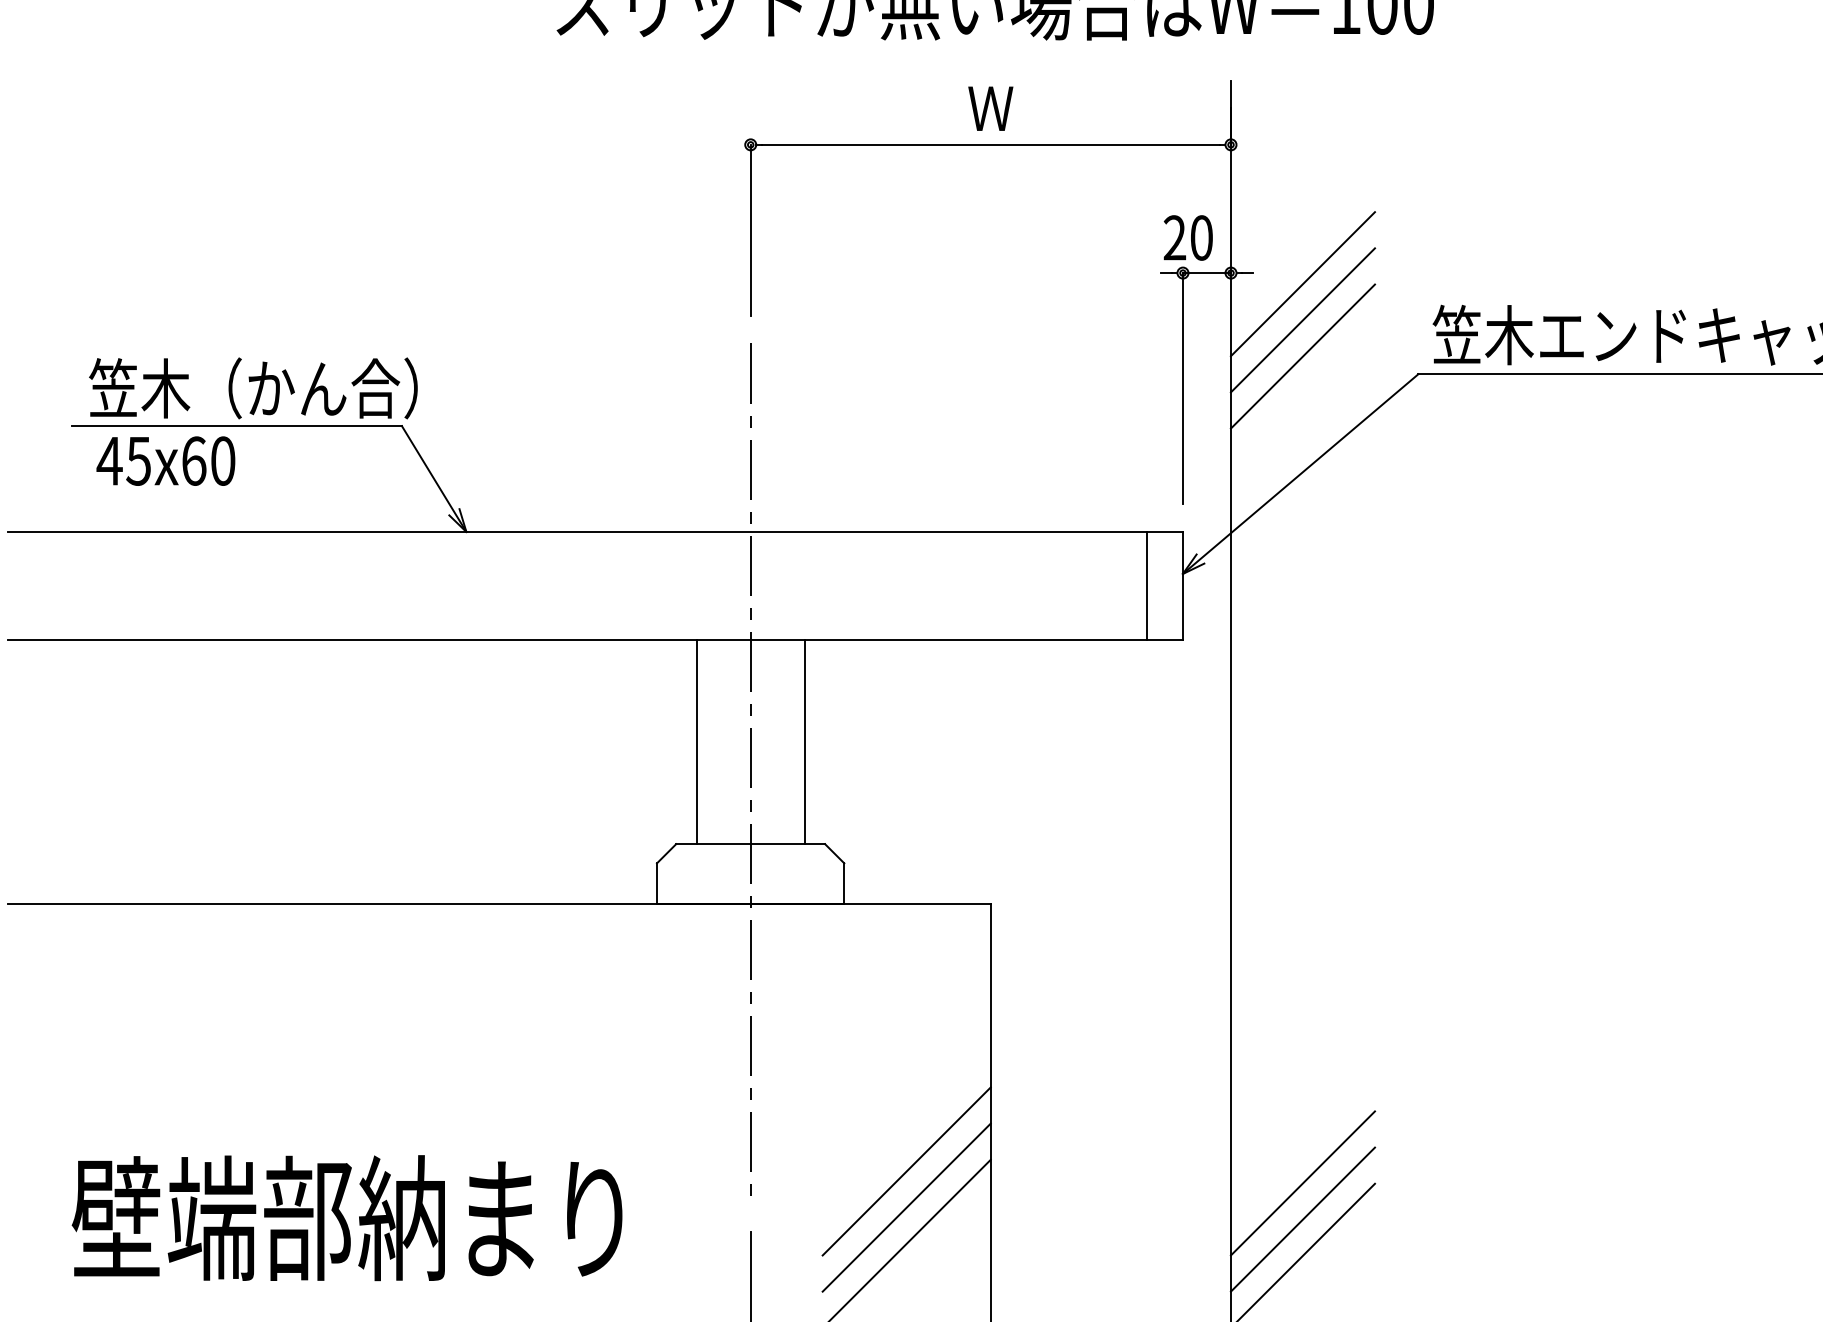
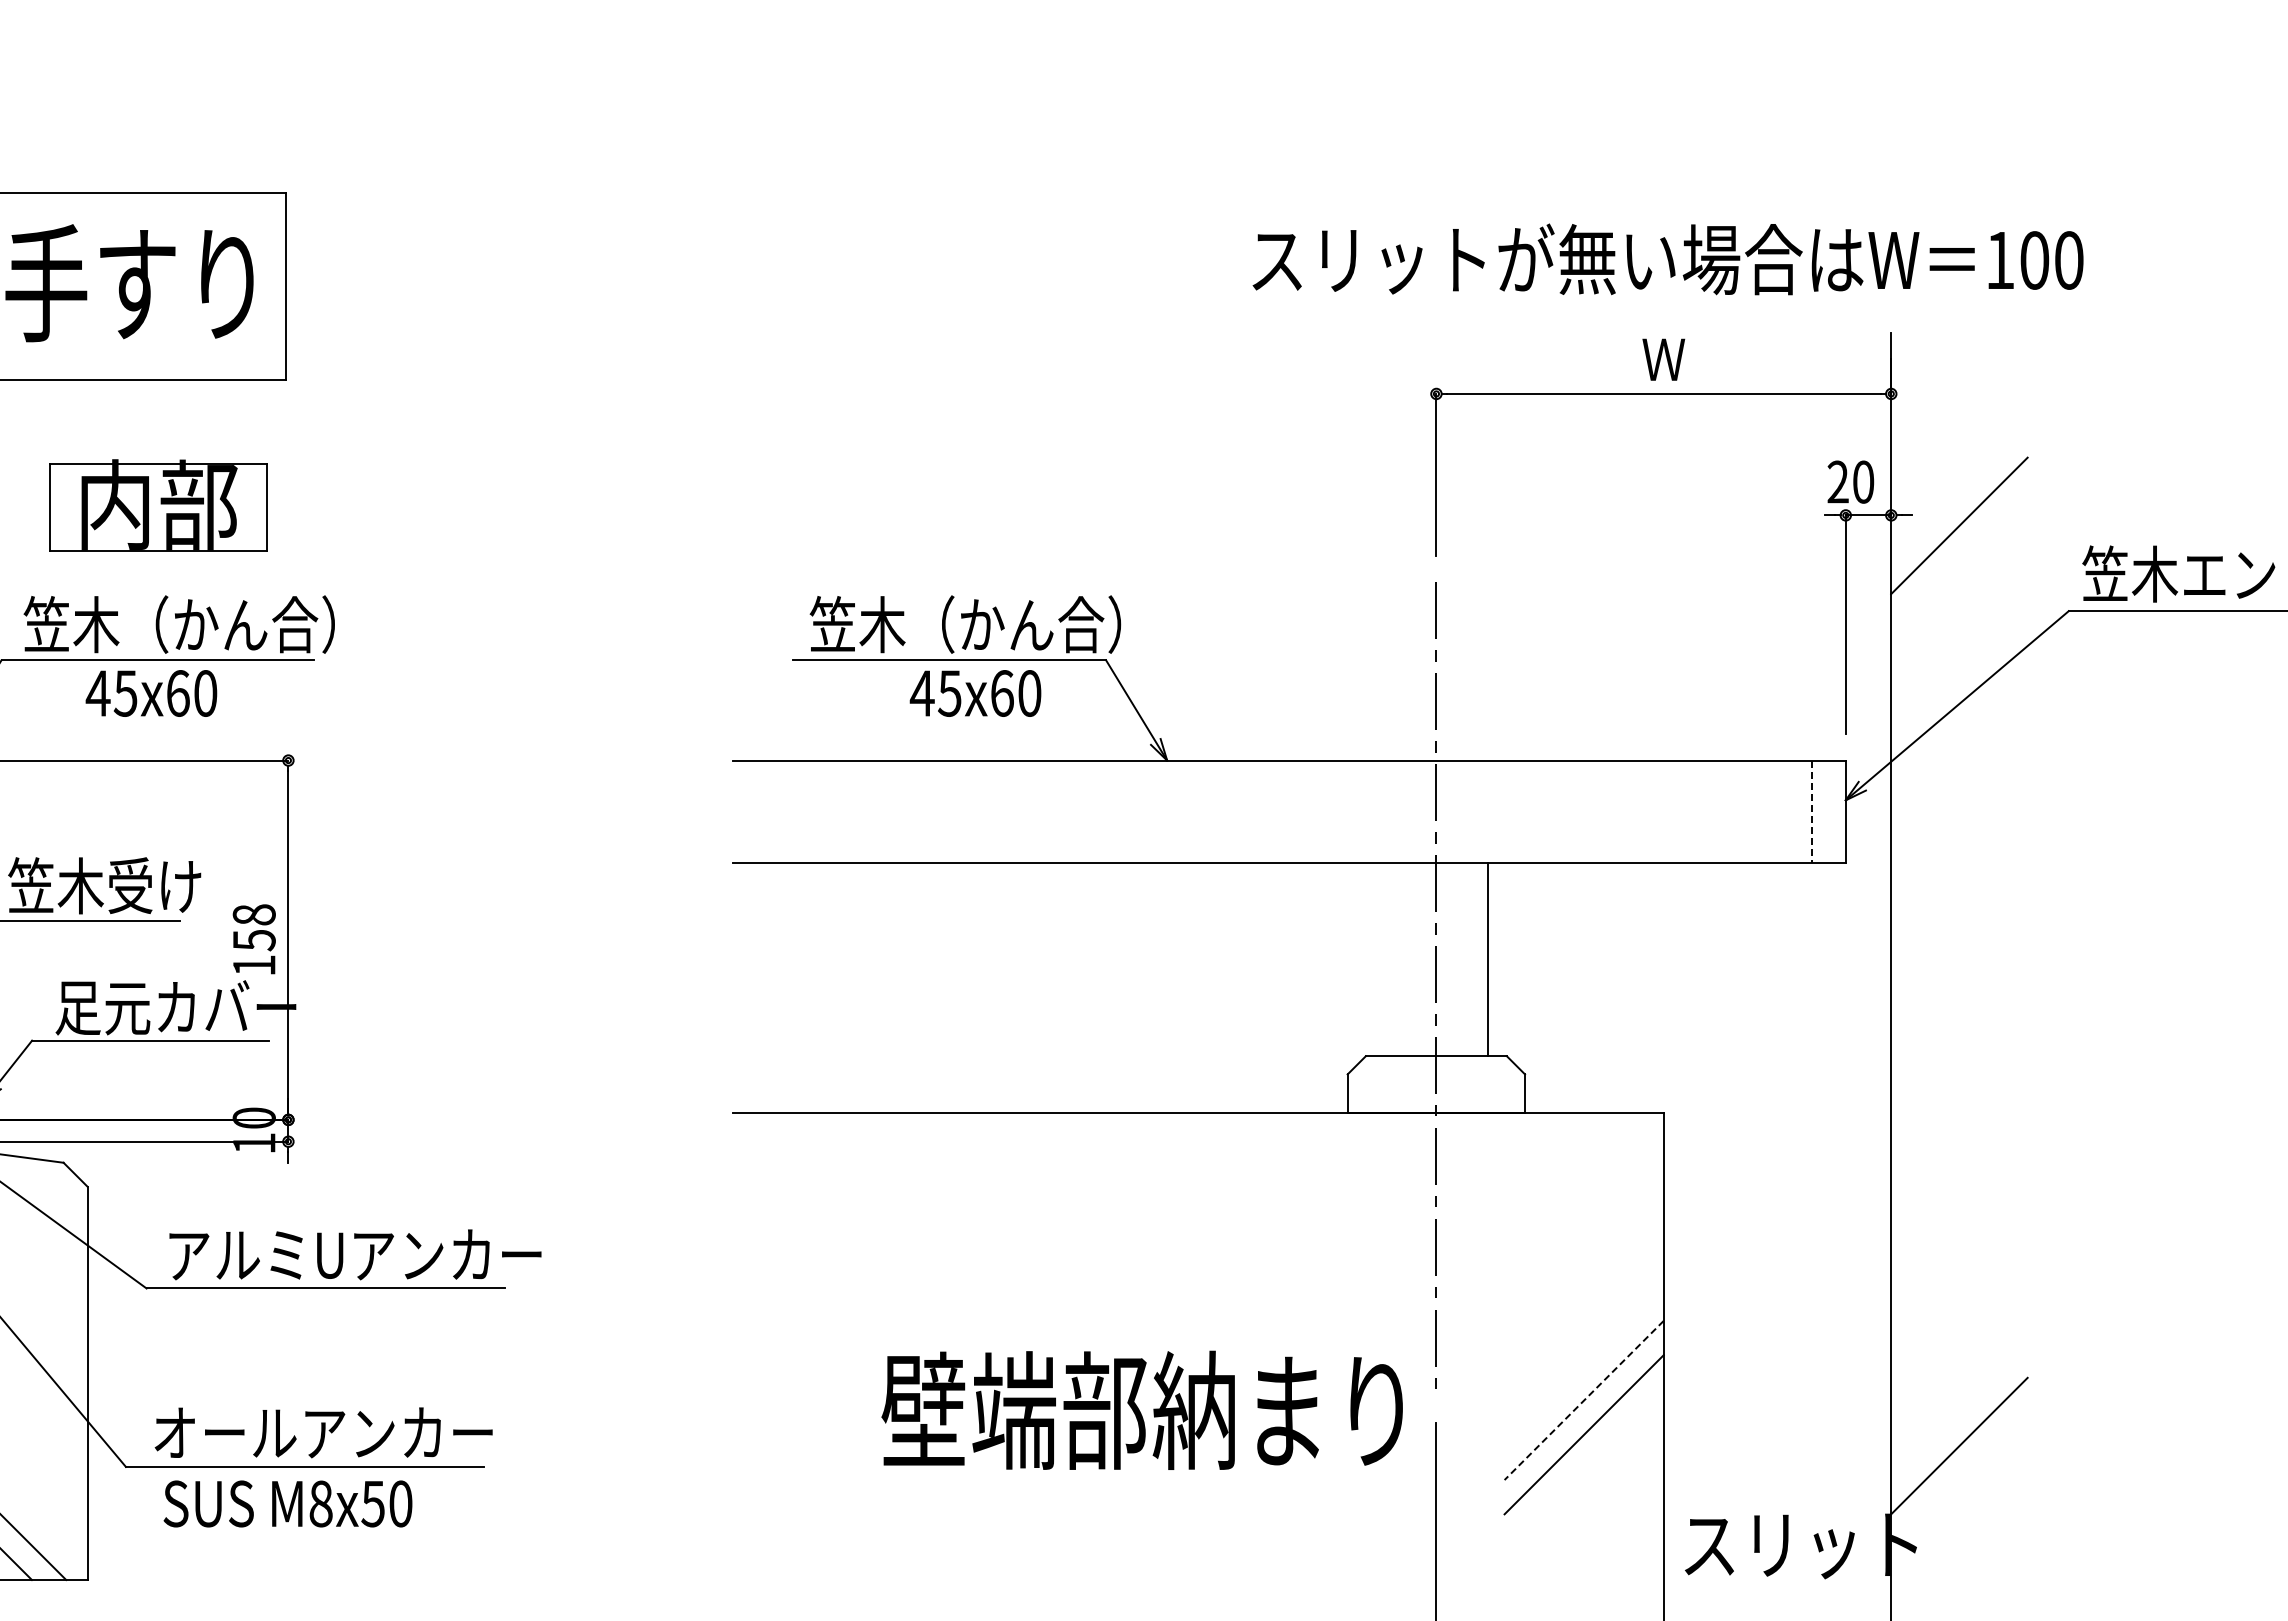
line: (1303, 319) -> (1959, 559), removed
line: (1303, 356) -> (1959, 594), removed
text: (165, 461) -> (975, 693), moved
line: (1146, 586) -> (1811, 812), solid -> dashed
line: (696, 742) -> (1385, 959), removed
line: (906, 1170) -> (1583, 1365), removed
line: (1303, 1183) -> (1959, 1377), removed
line: (907, 1207) -> (1584, 1400), solid -> dashed
text: (346, 1217) -> (1141, 1409), moved
line: (1303, 1219) -> (1959, 1411), removed

